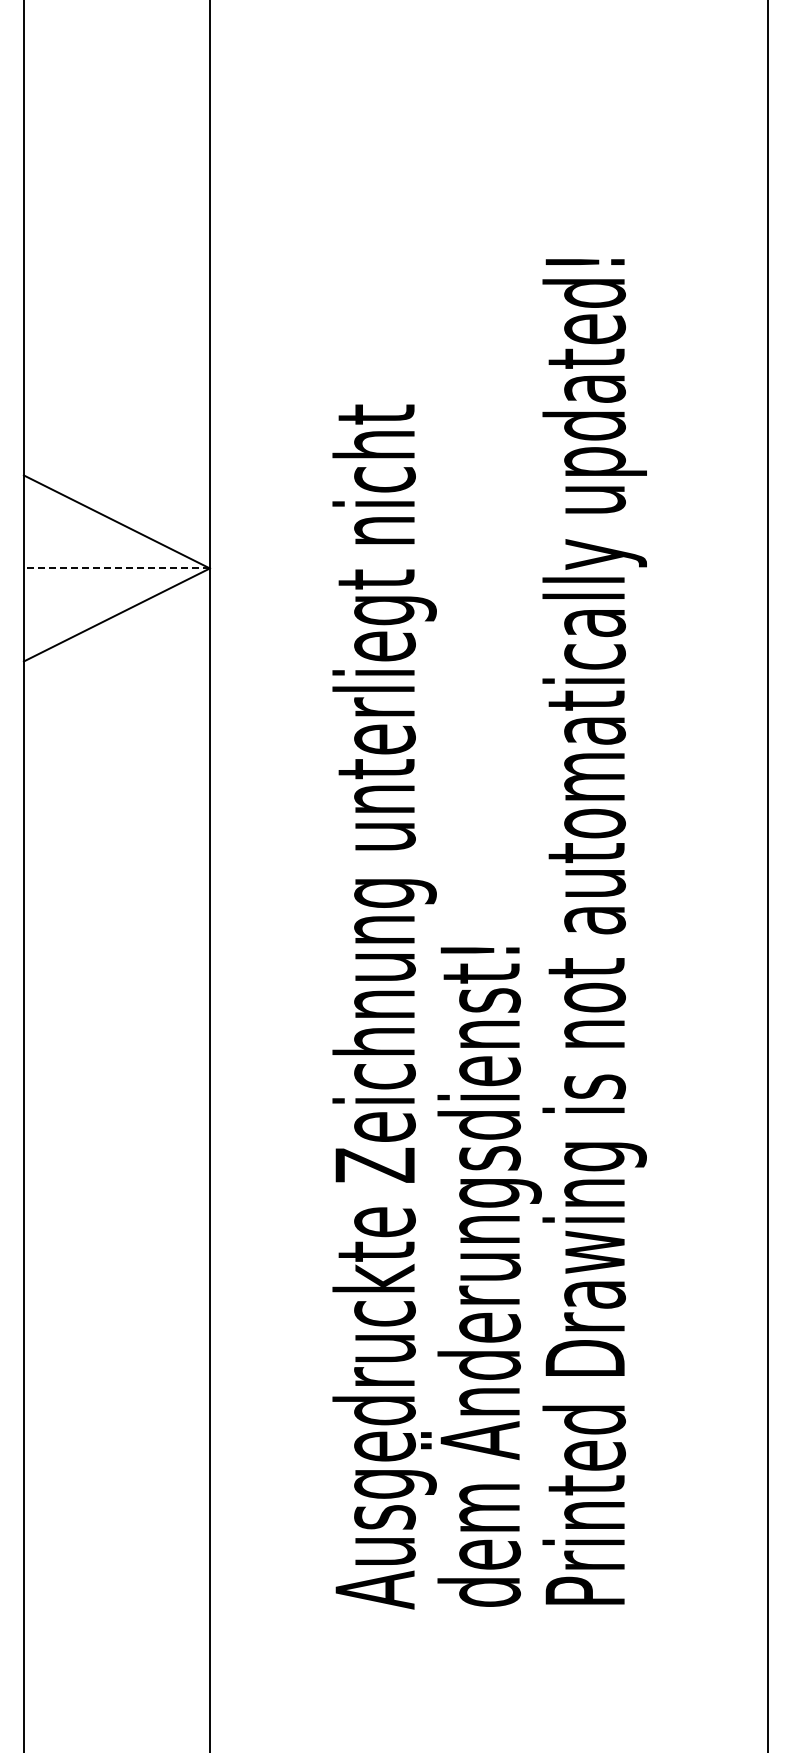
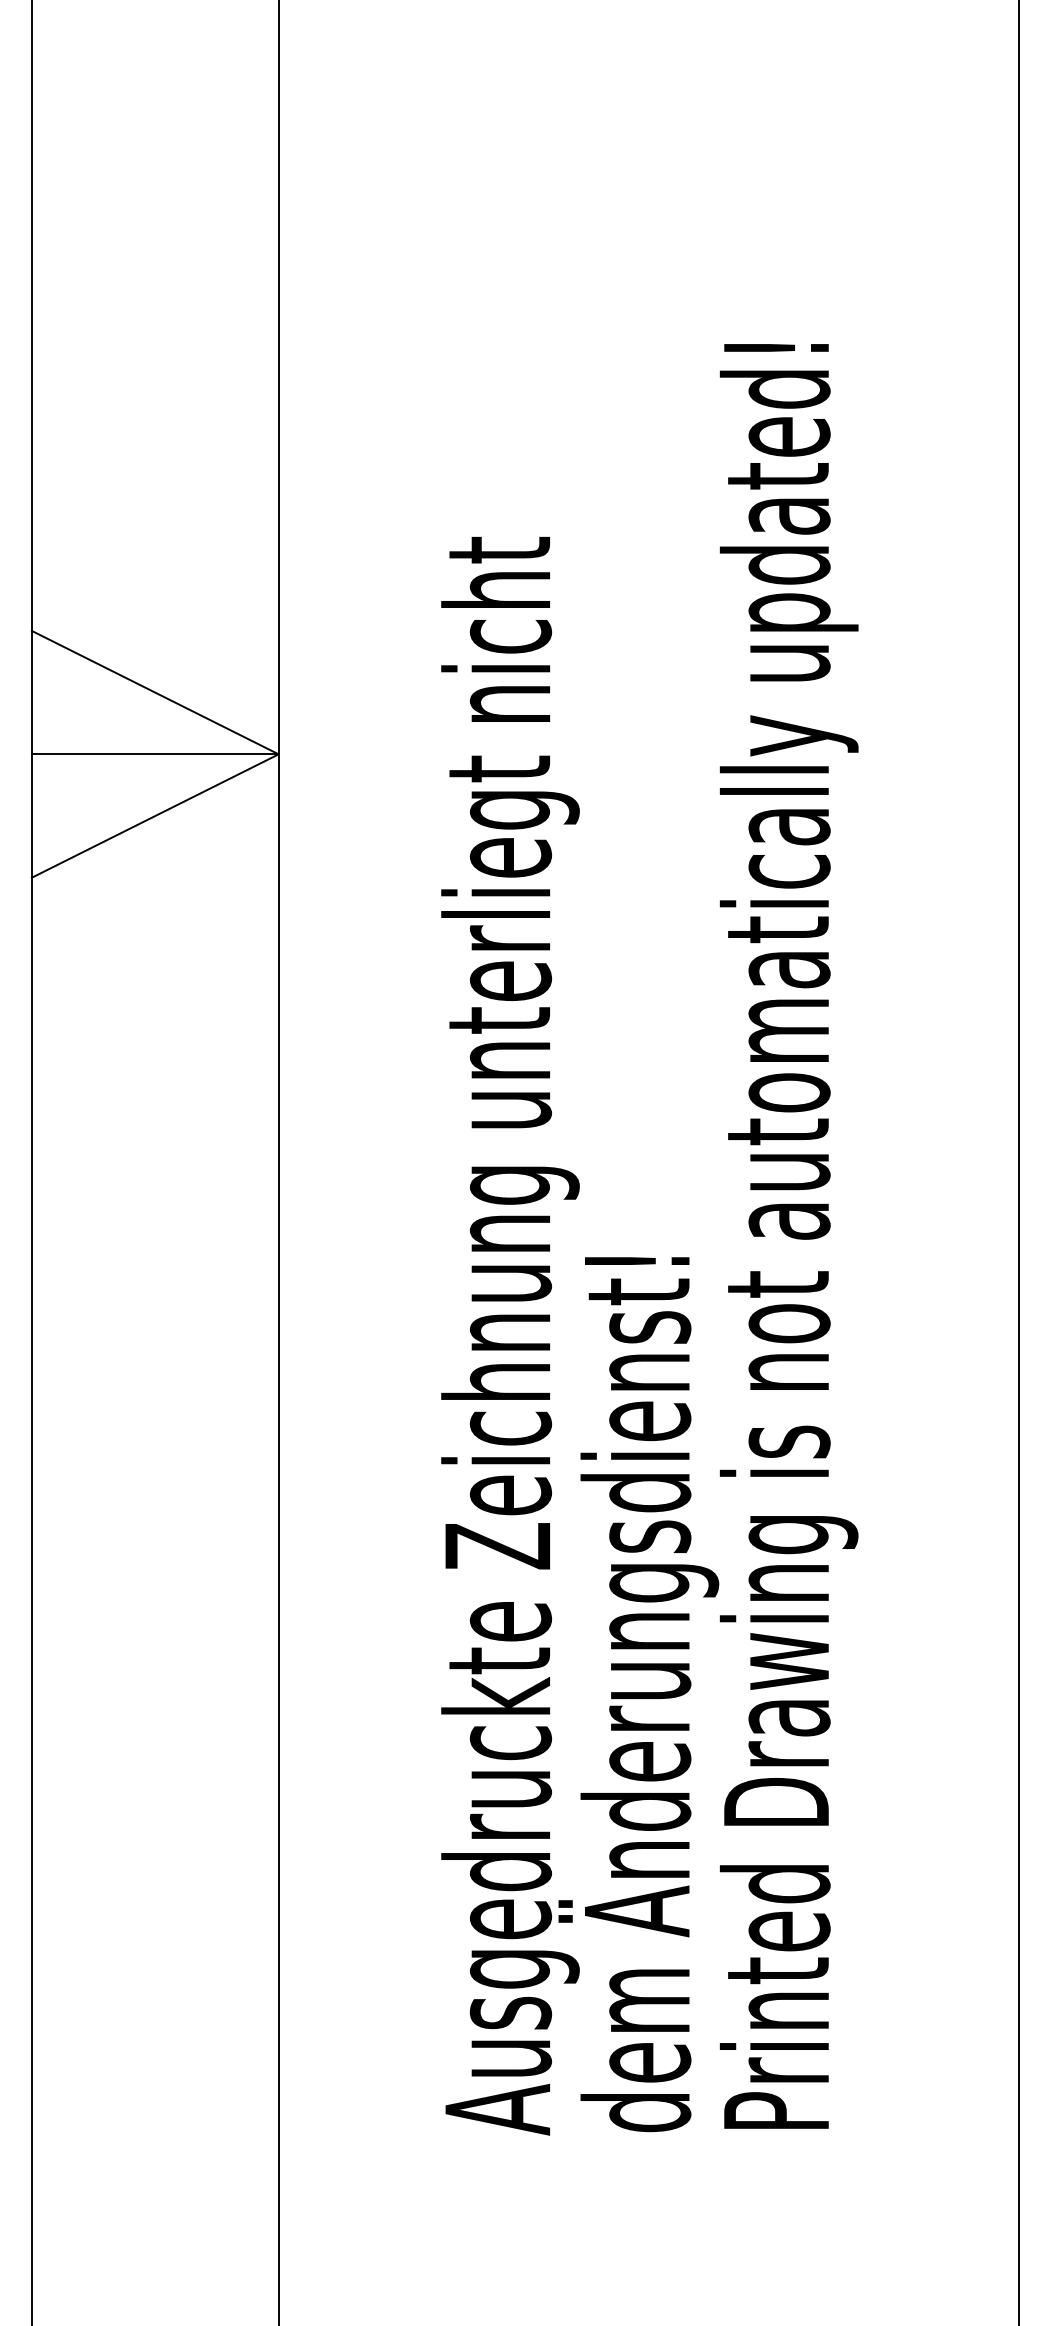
line: (116, 568) -> (154, 754), dashed -> solid

